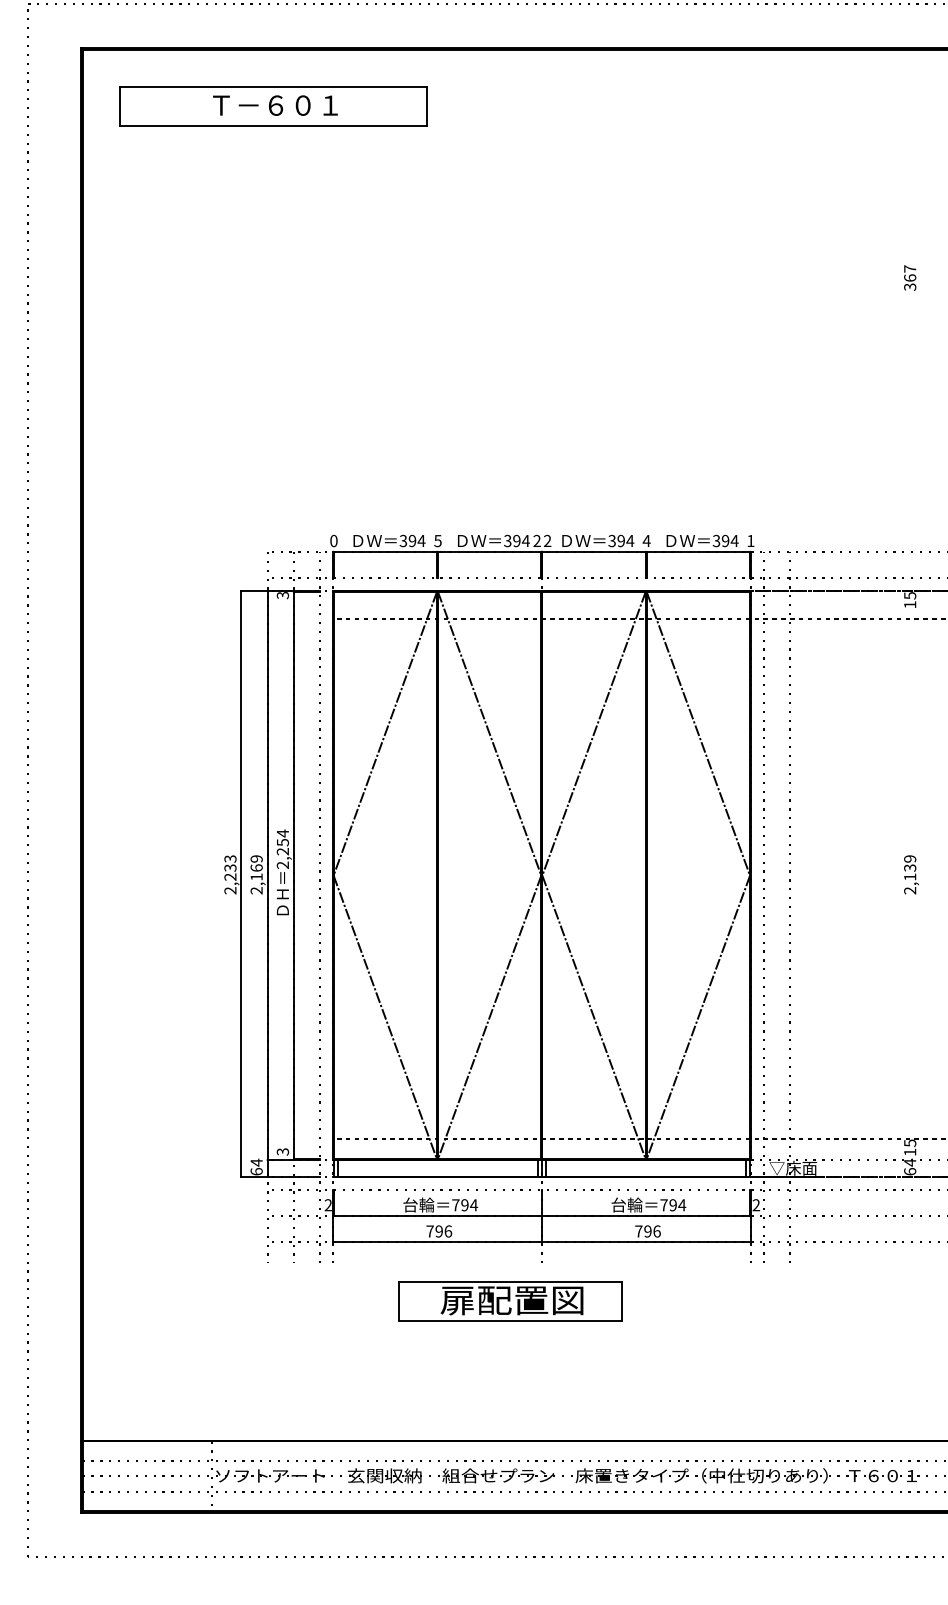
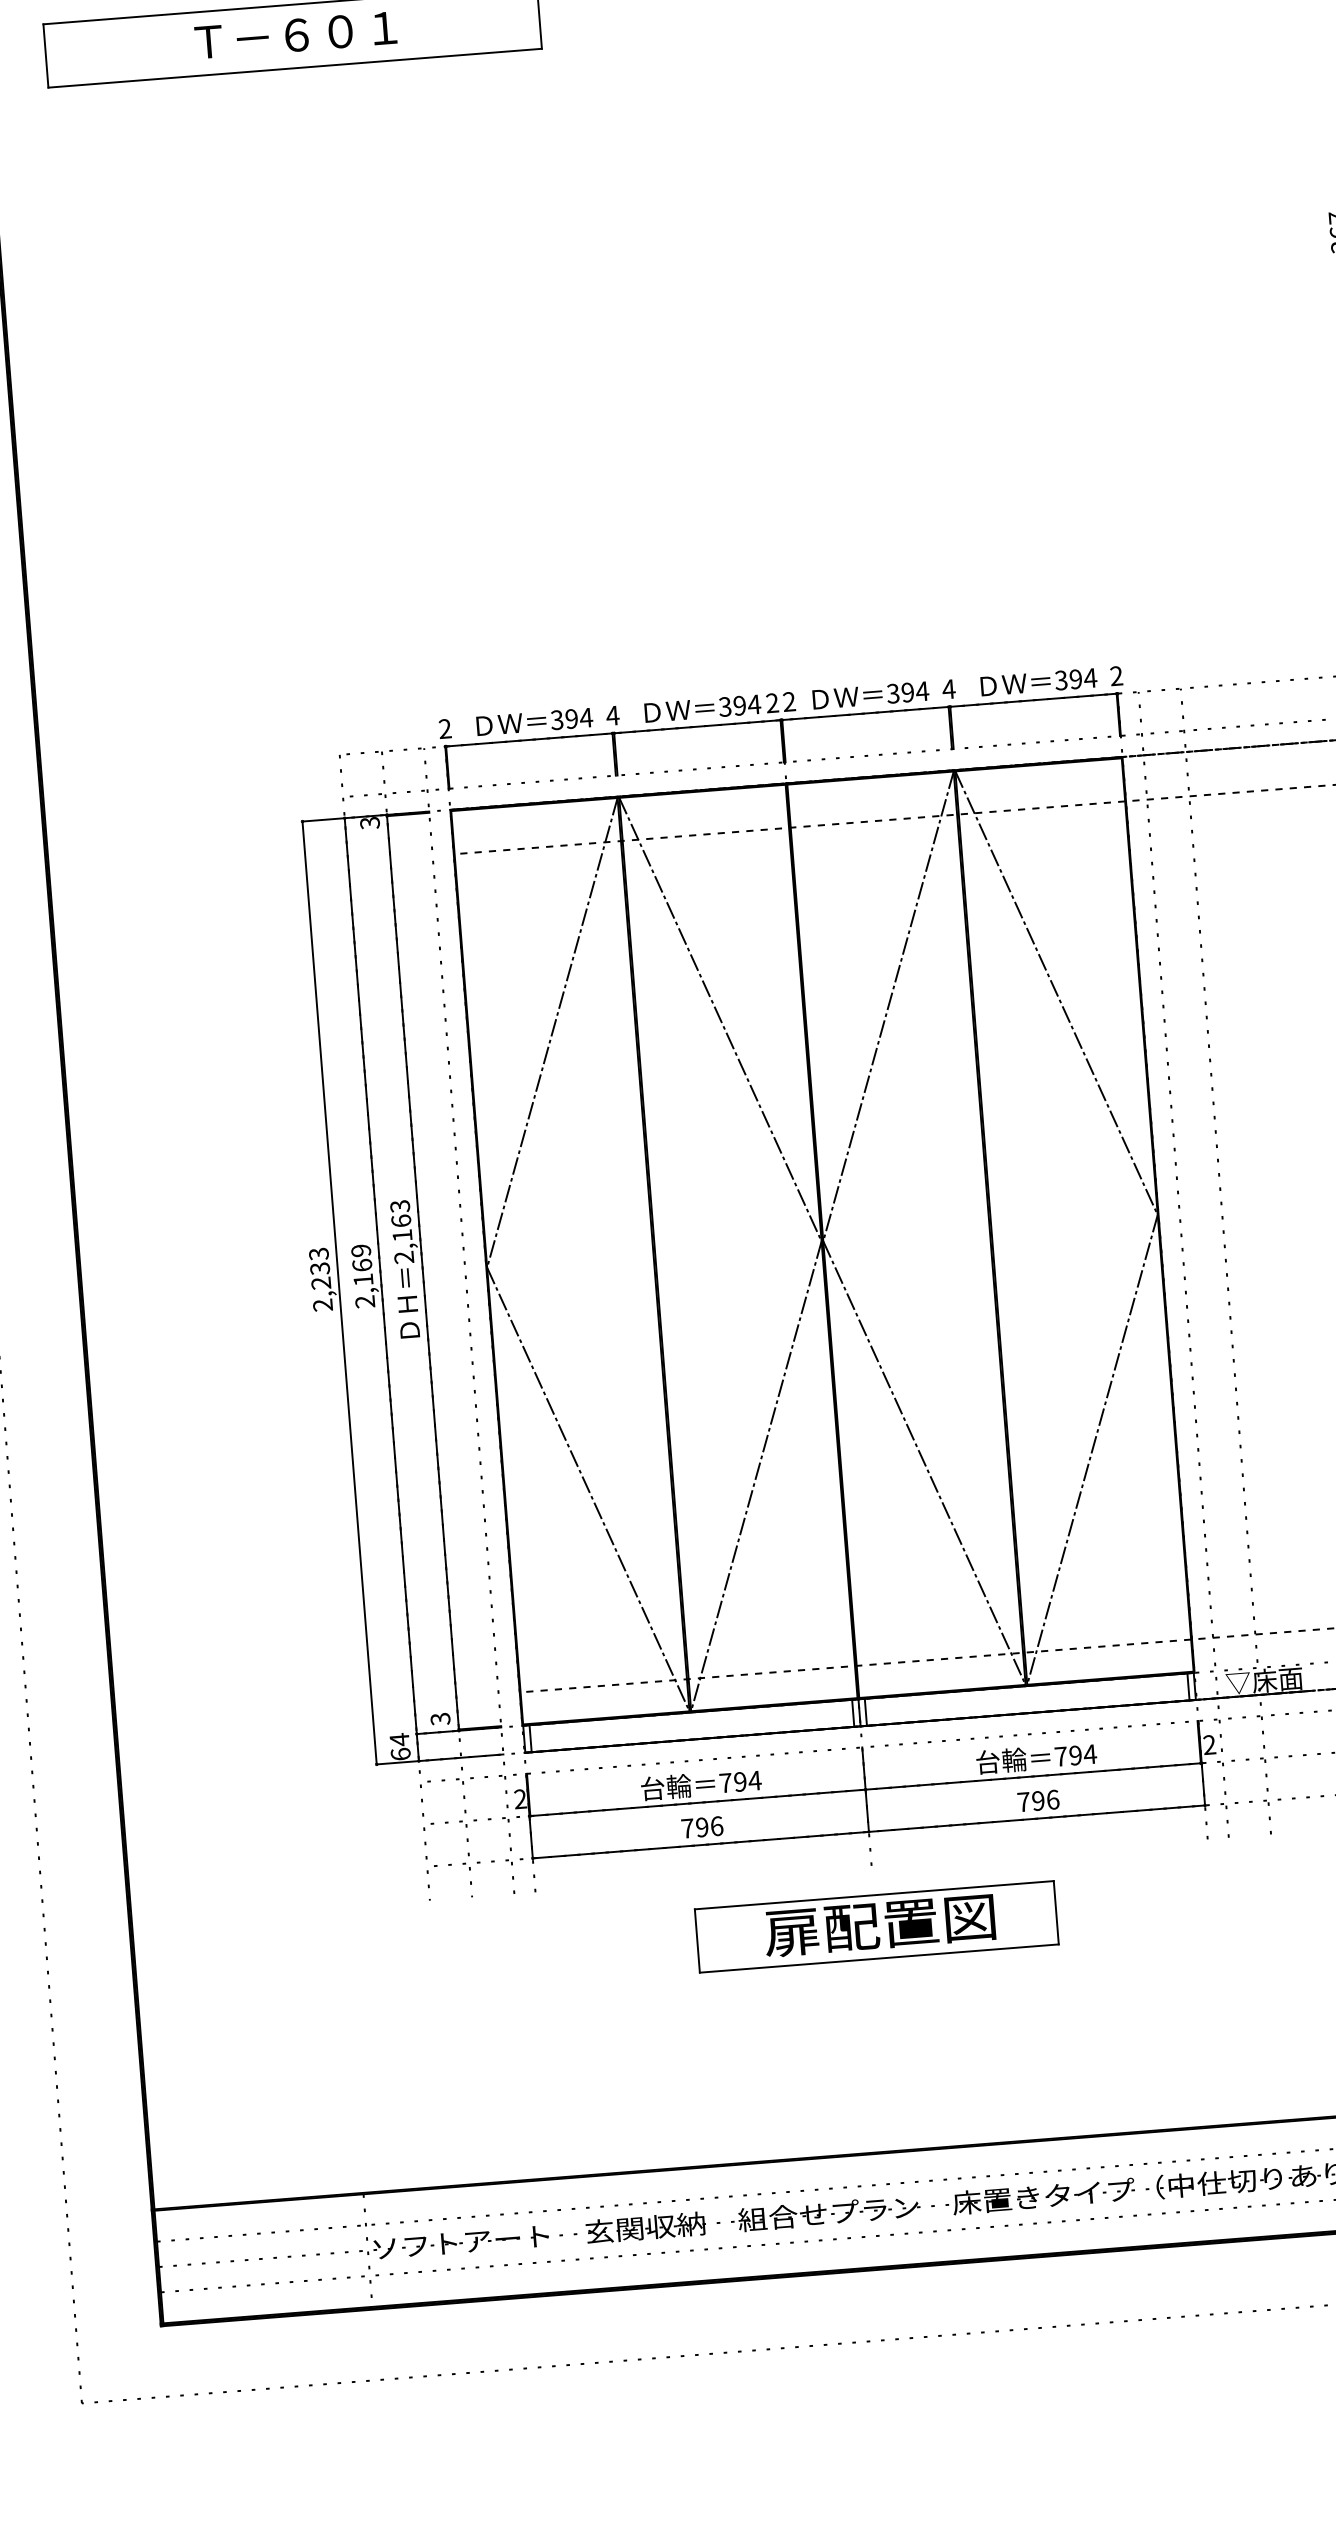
text: (750, 540) -> (1115, 675), 1 -> 2
text: (333, 541) -> (444, 729), 0 -> 2
text: (437, 541) -> (612, 716), 5 -> 4
text: (282, 842) -> (400, 1220), 2,254 -> 2,163
part: (510, 1301) -> (877, 1927), moved

